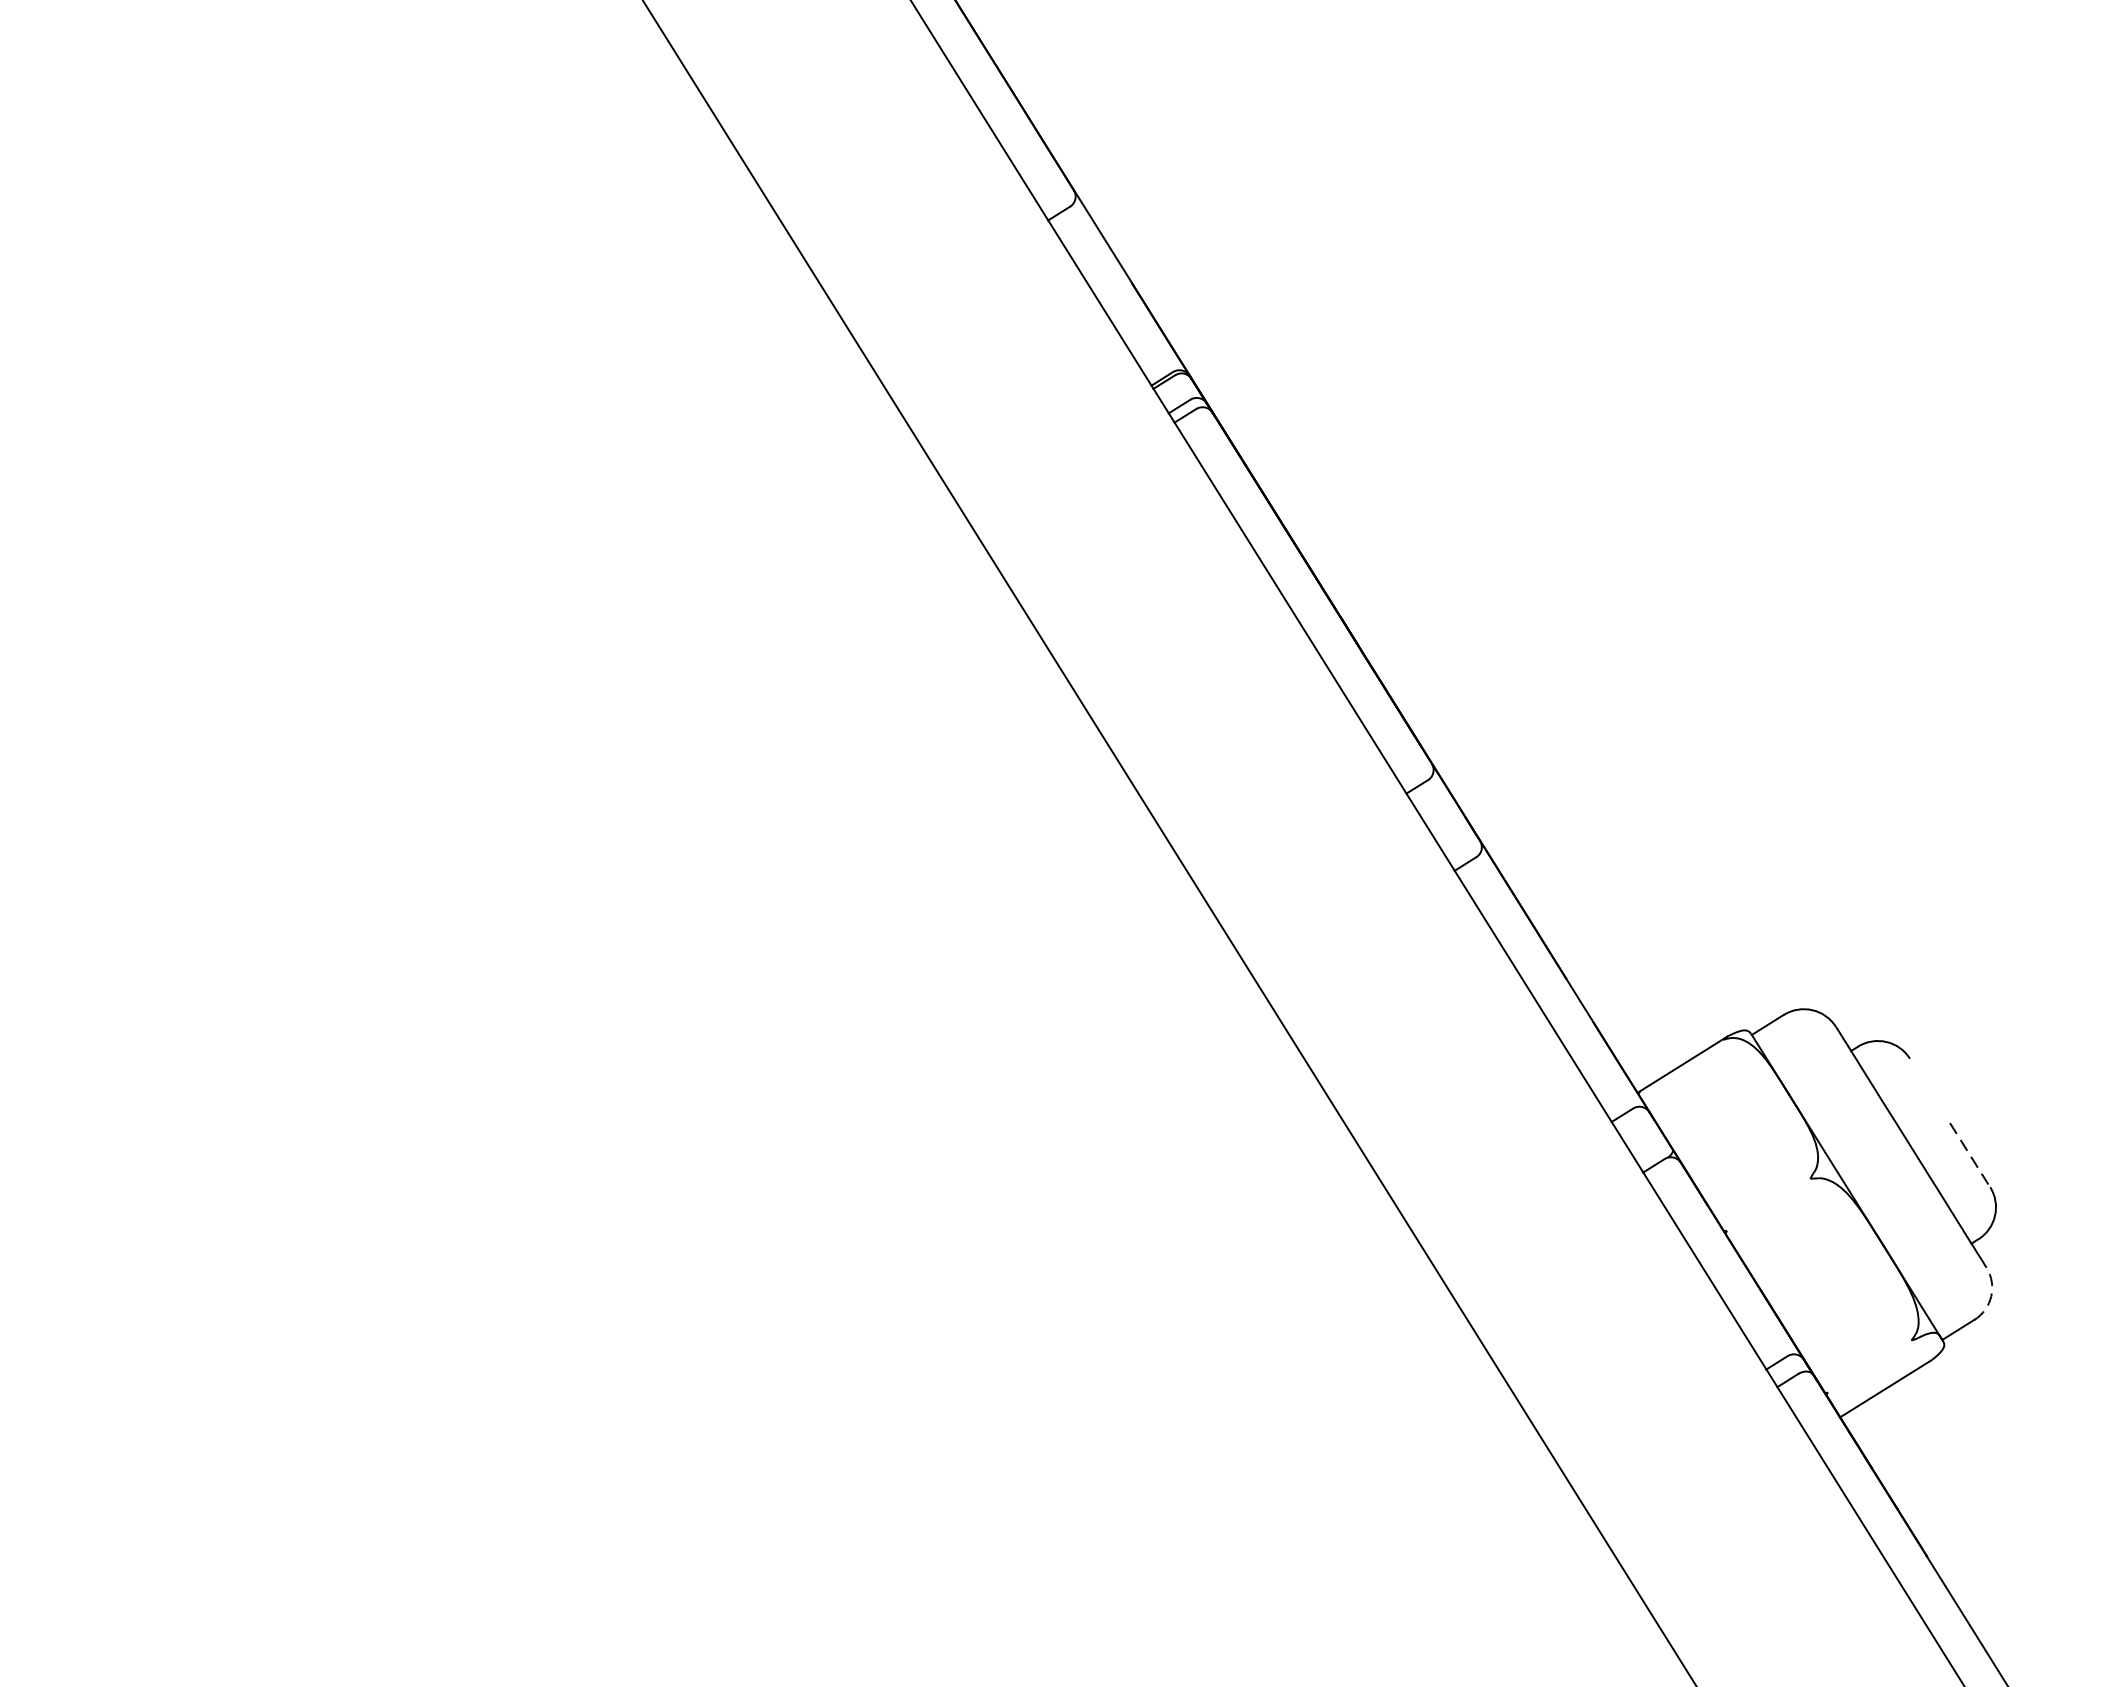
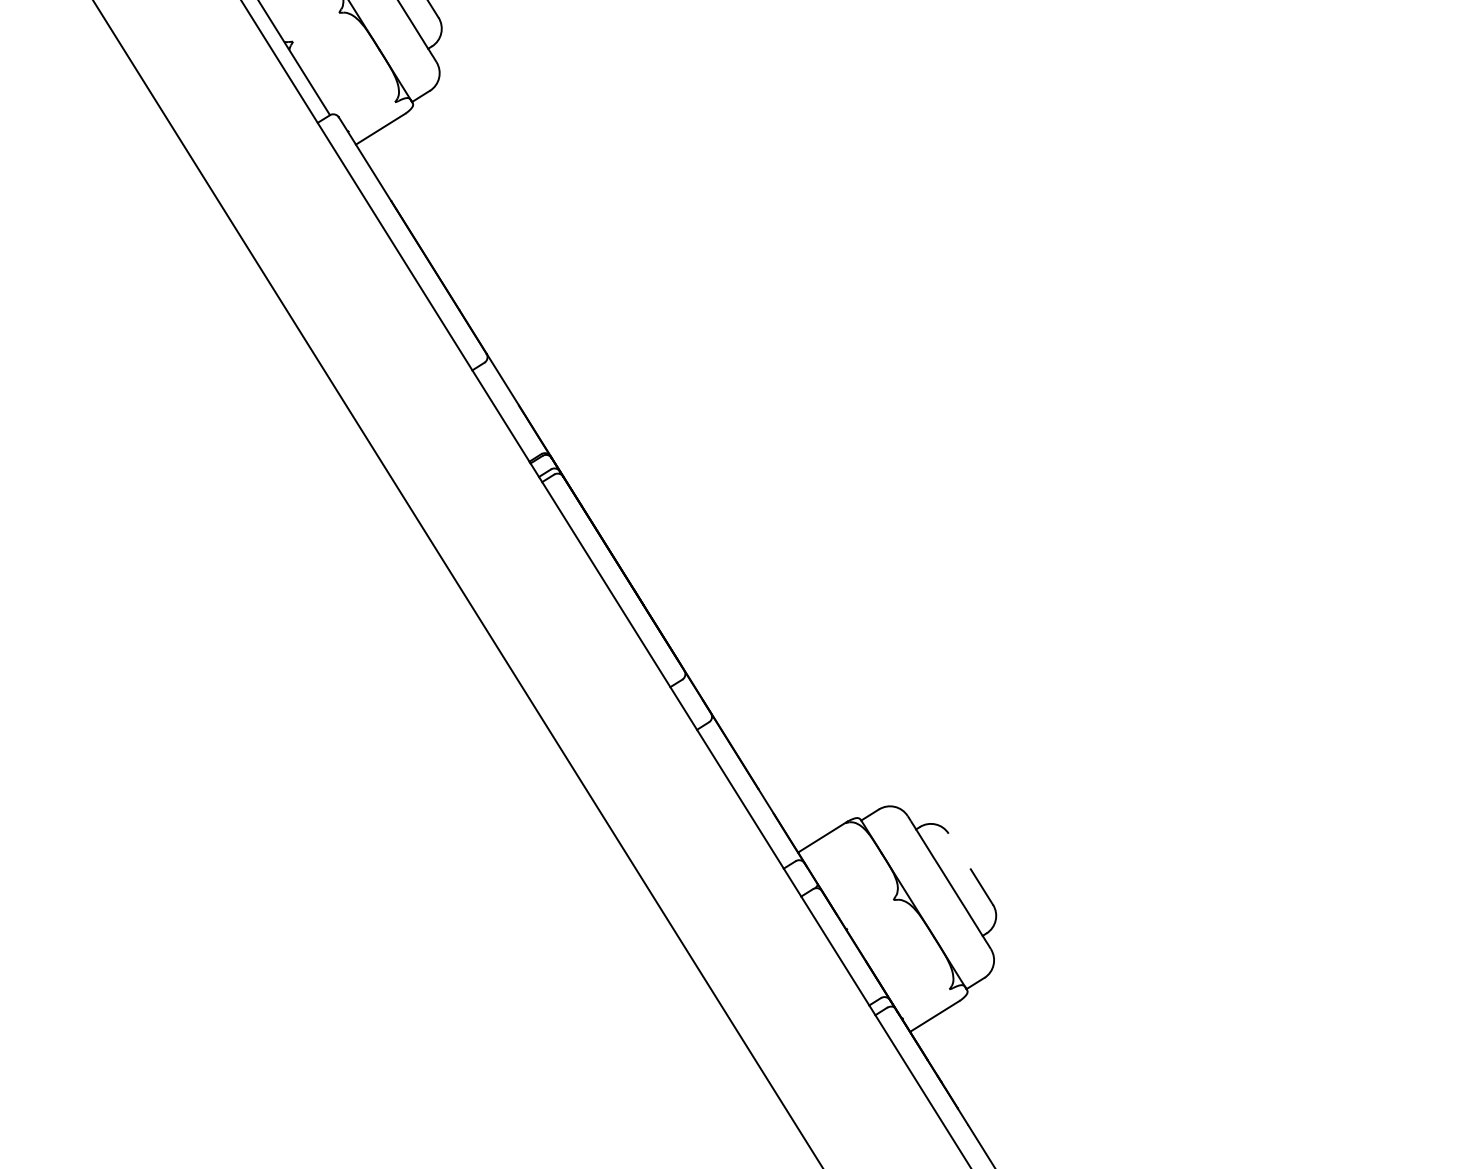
line: (1969, 1156) -> (981, 887), dashed -> solid
arc: (1991, 1297) -> (993, 965), dashed -> solid

